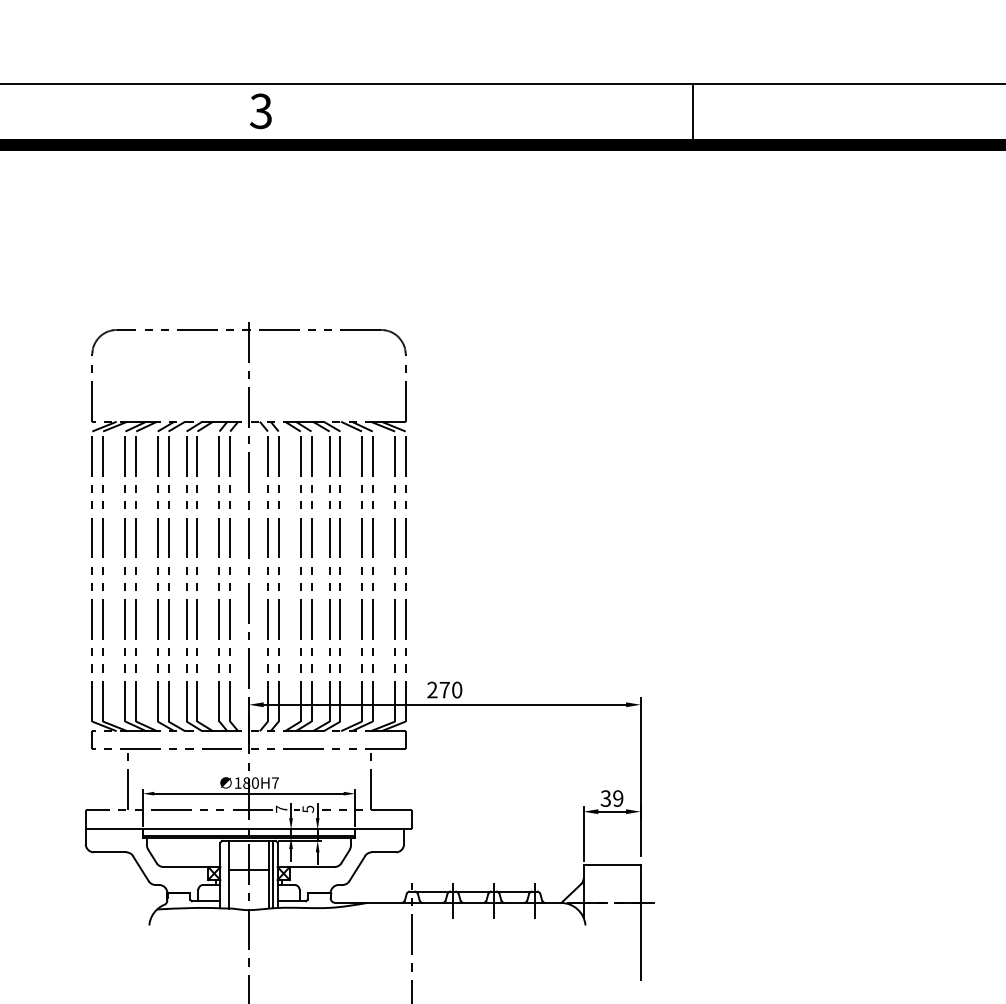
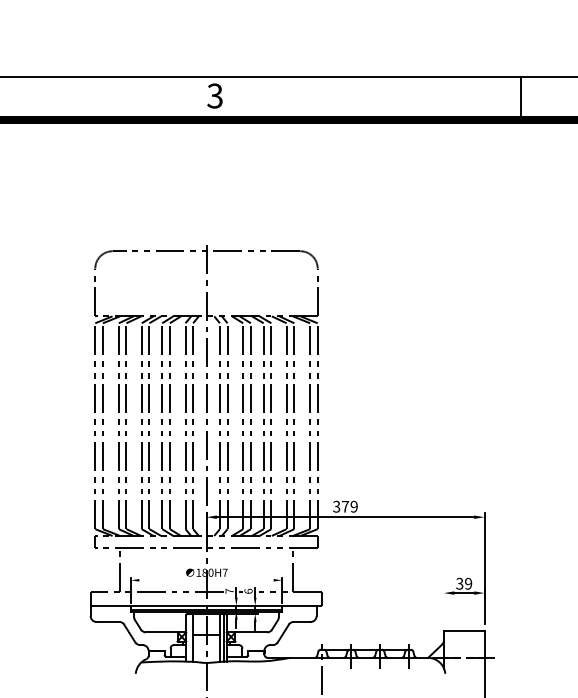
text: (444, 689) -> (345, 506), 270 -> 379
line: (248, 793) -> (206, 580), removed
text: (307, 808) -> (248, 590), 5 -> 6
line: (583, 833) -> (443, 608), removed

